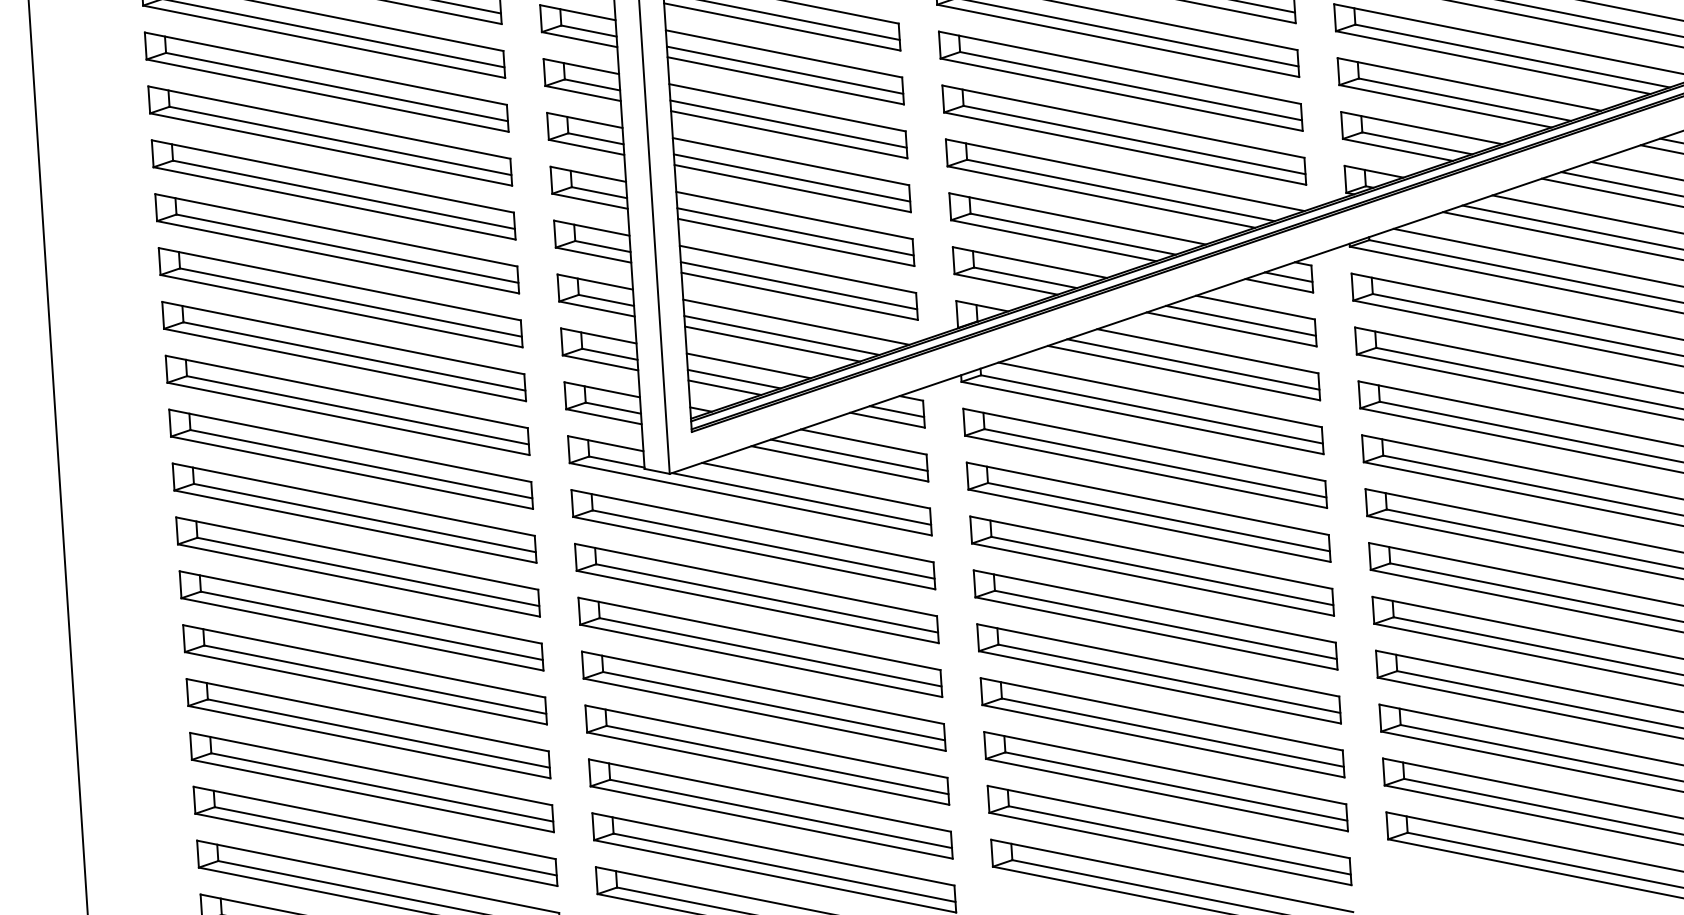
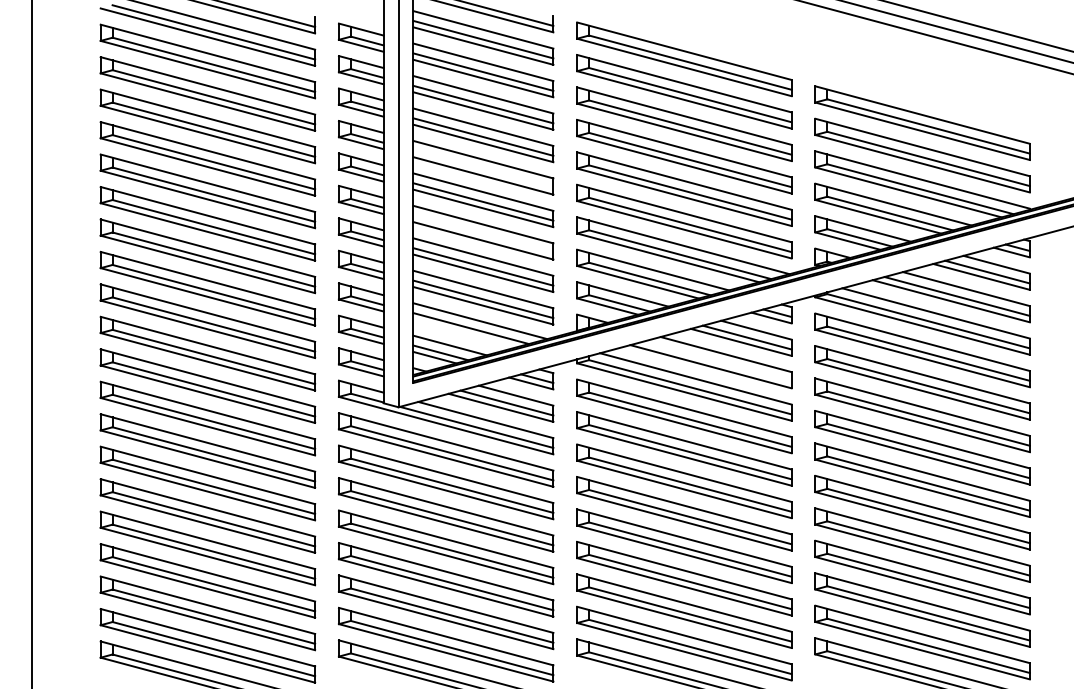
line: (785, 70) -> (483, 169), removed
line: (792, 178) -> (483, 234), removed
line: (772, 344) -> (465, 333), removed
line: (1192, 363) -> (716, 361), removed

